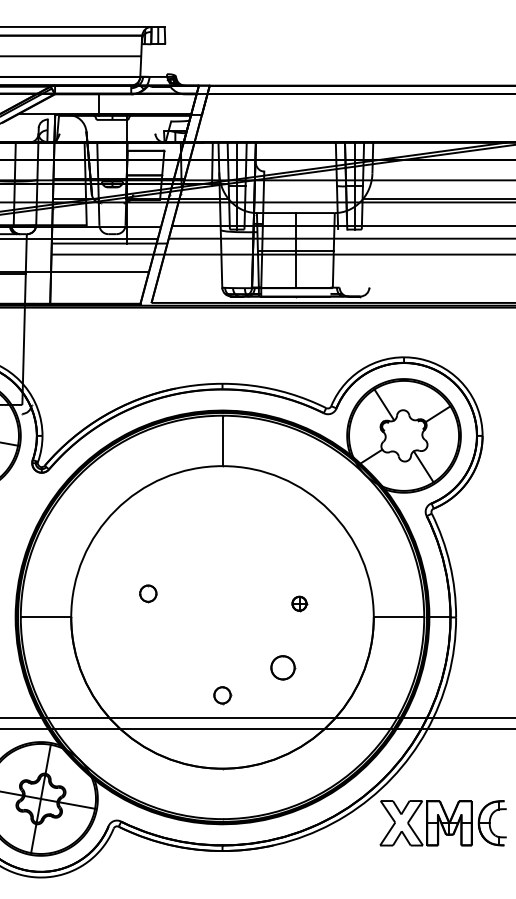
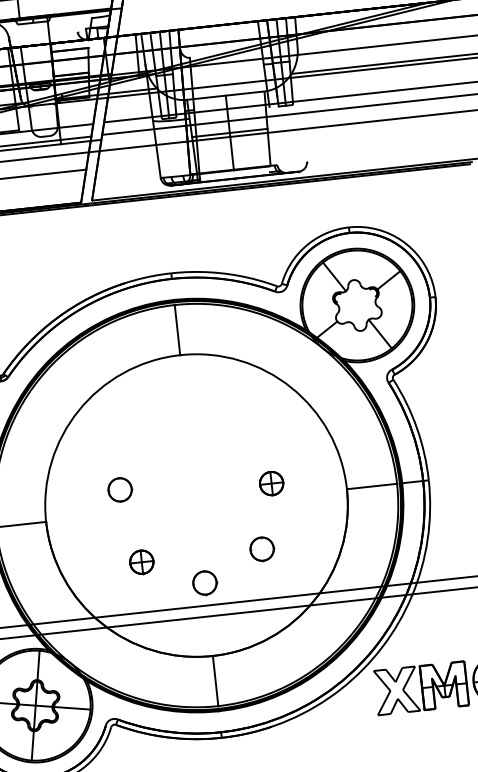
part: (148, 593) -> (120, 489), size x1.43
part: (299, 603) -> (271, 483), size x1.67
part: (162, 667) -> (142, 561), added
part: (222, 695) -> (204, 583), size x1.43
line: (222, 793) -> (215, 680), added

